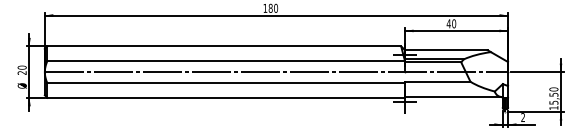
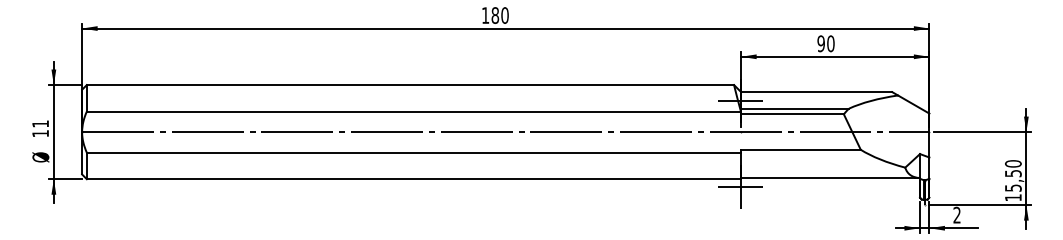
text: (448, 23) -> (820, 43), 40 -> 90
text: (21, 69) -> (39, 127), 20 -> 11

